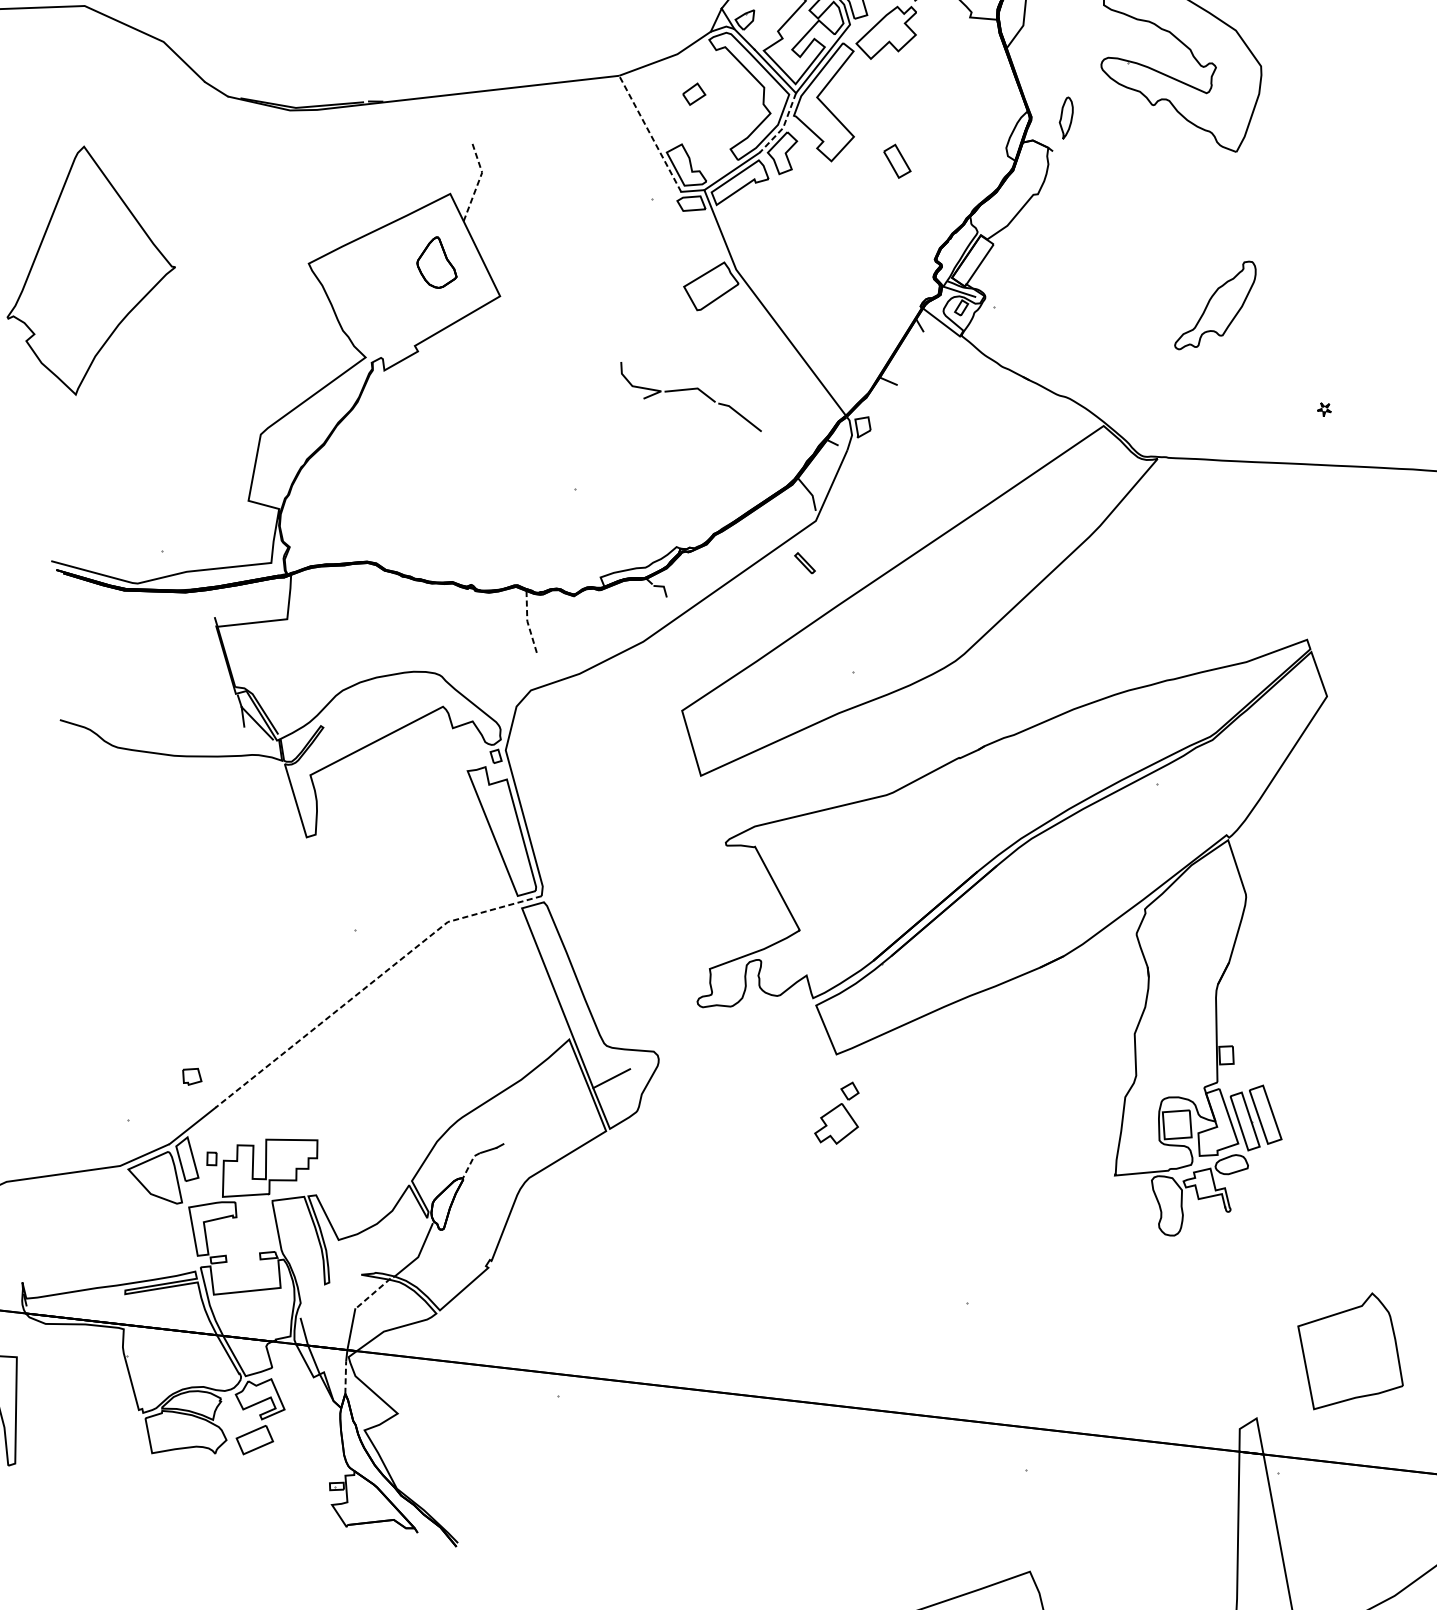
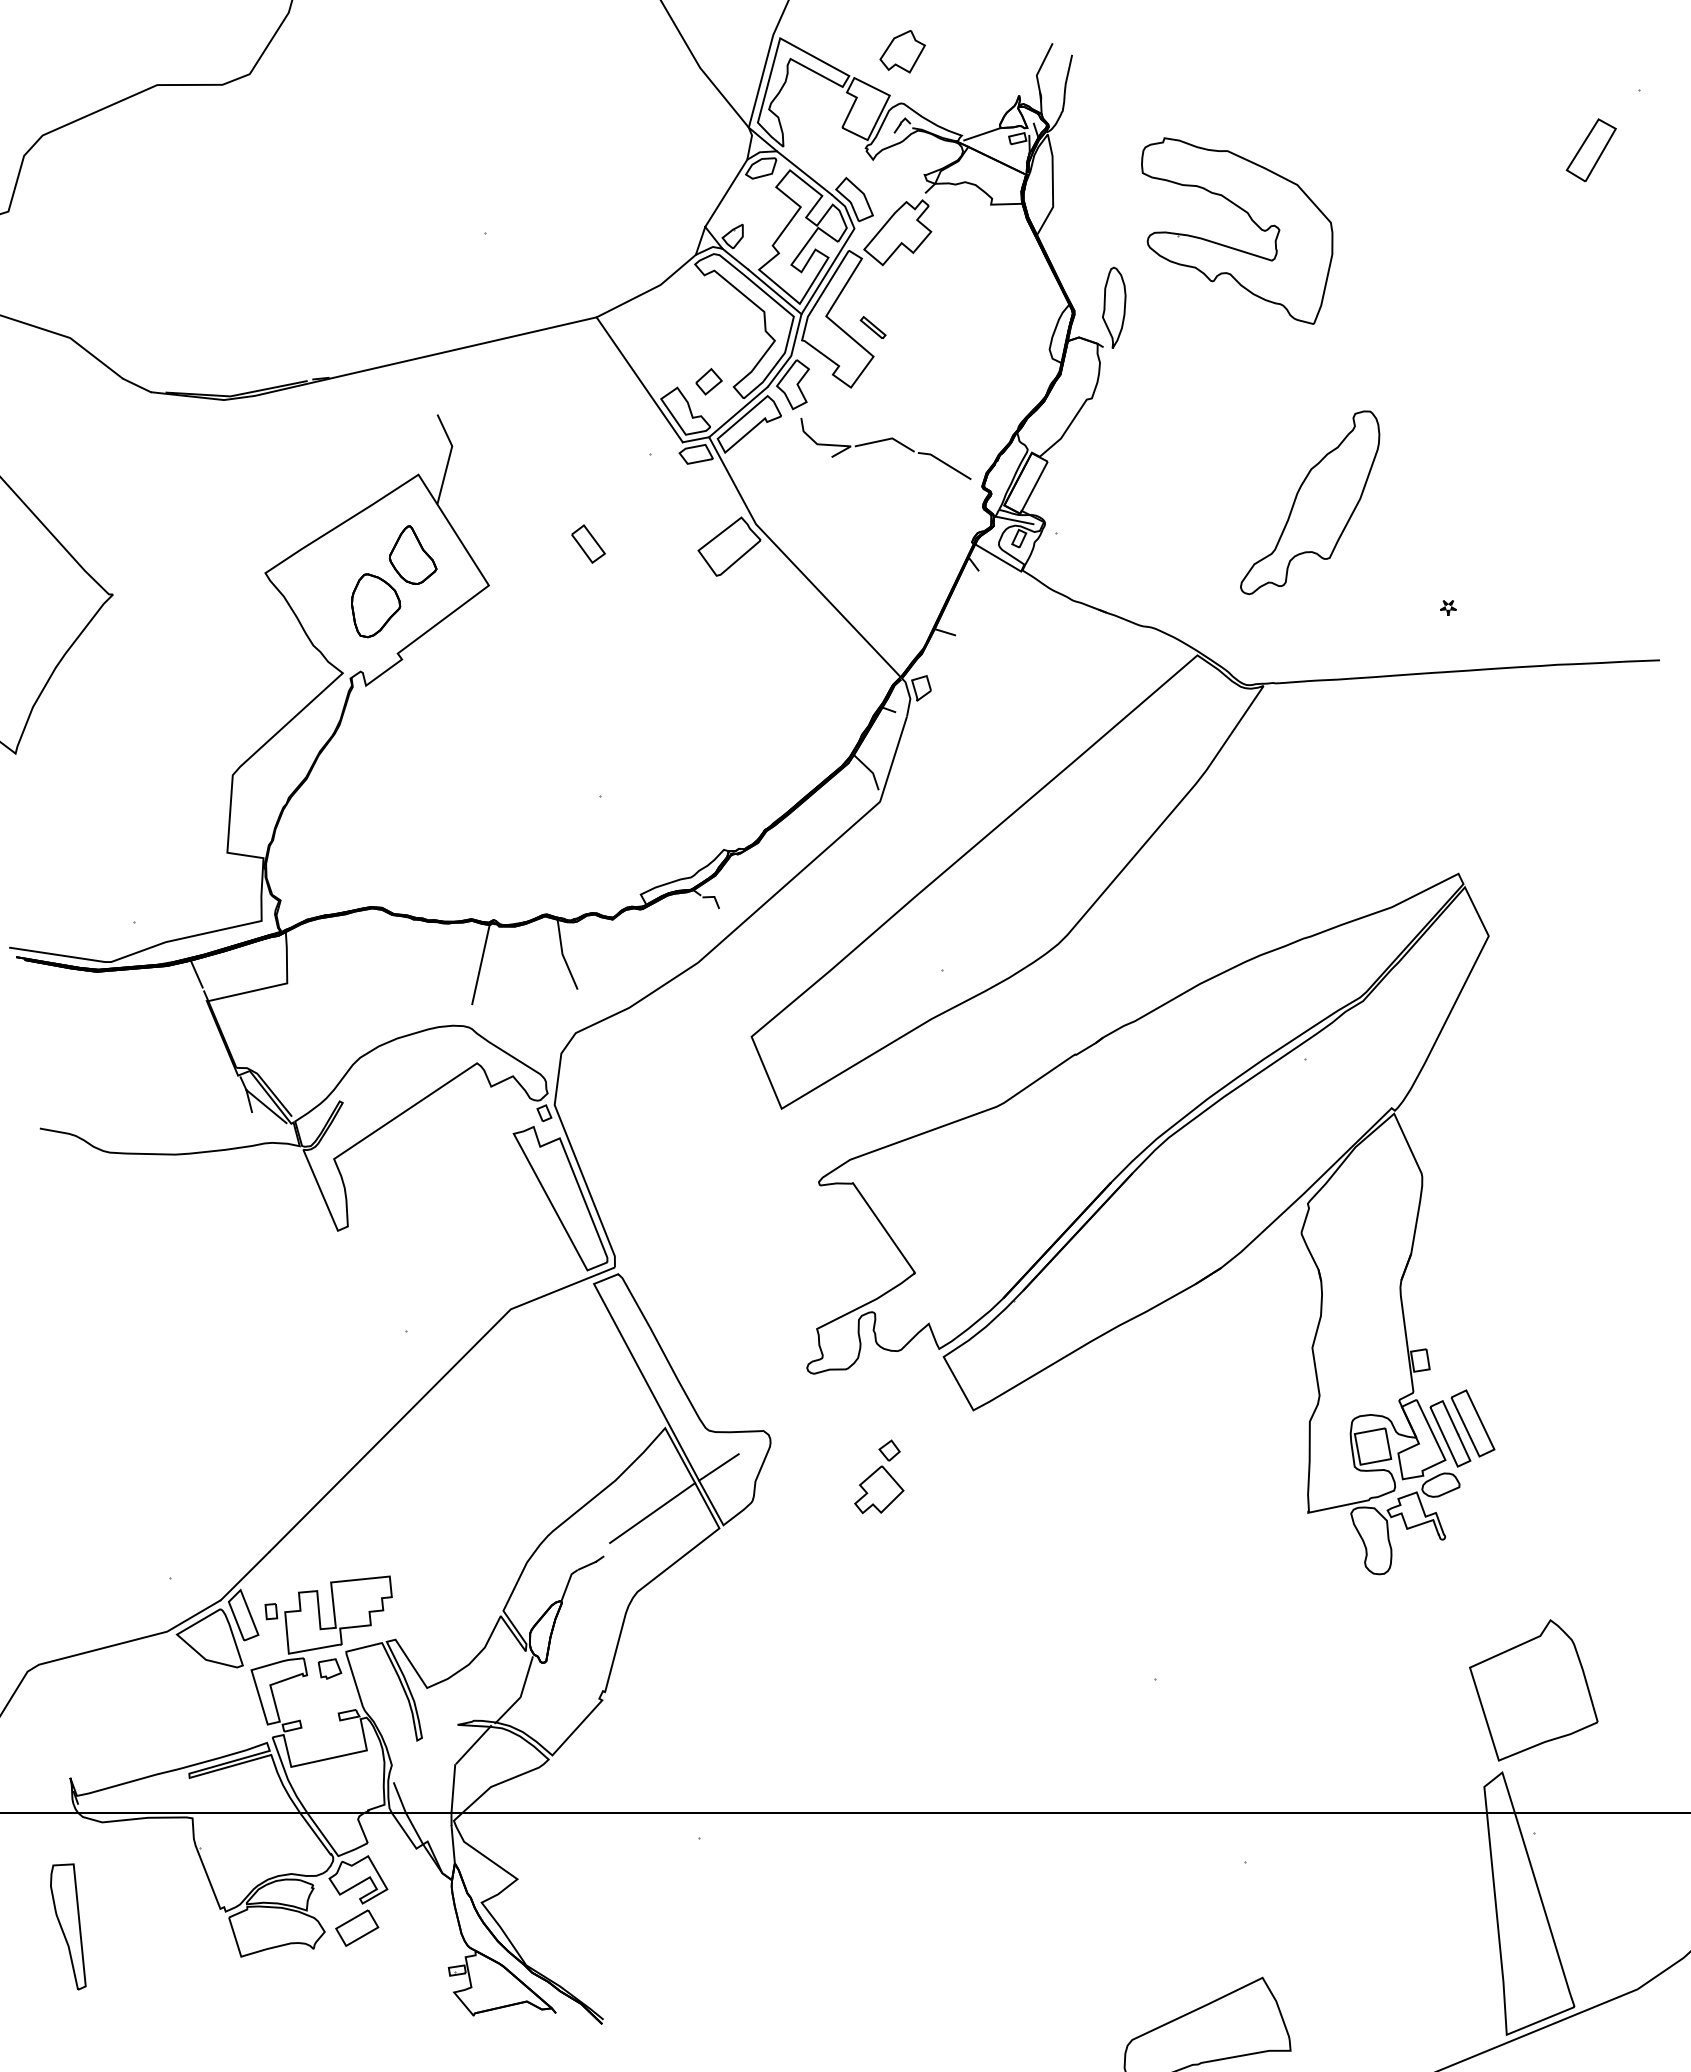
part: (693, 94) -> (708, 381), moved
part: (1066, 118) -> (1114, 307), size x1.67
line: (783, 126) -> (791, 354), dashed -> solid
line: (650, 133) -> (639, 379), dashed -> solid
part: (897, 160) -> (588, 543), moved
line: (478, 182) -> (449, 457), dashed -> solid
part: (401, 302) -> (376, 605), added
part: (1216, 305) -> (1310, 502), size x1.67
part: (689, 390) -> (883, 441), moved
part: (804, 562) -> (872, 326), moved
line: (210, 601) -> (196, 973), added
line: (455, 621) -> (480, 964), added
line: (527, 623) -> (563, 956), dashed -> solid
line: (369, 983) -> (429, 1390), dashed -> solid
part: (191, 1076) -> (329, 1668), moved
line: (550, 1110) -> (652, 1512), added
part: (838, 1112) -> (879, 1476), moved
line: (469, 1164) -> (567, 1584), dashed -> solid
line: (373, 1293) -> (474, 1744), dashed -> solid
part: (1350, 1352) -> (1533, 1690), moved
line: (346, 1377) -> (453, 1844), dashed -> solid

